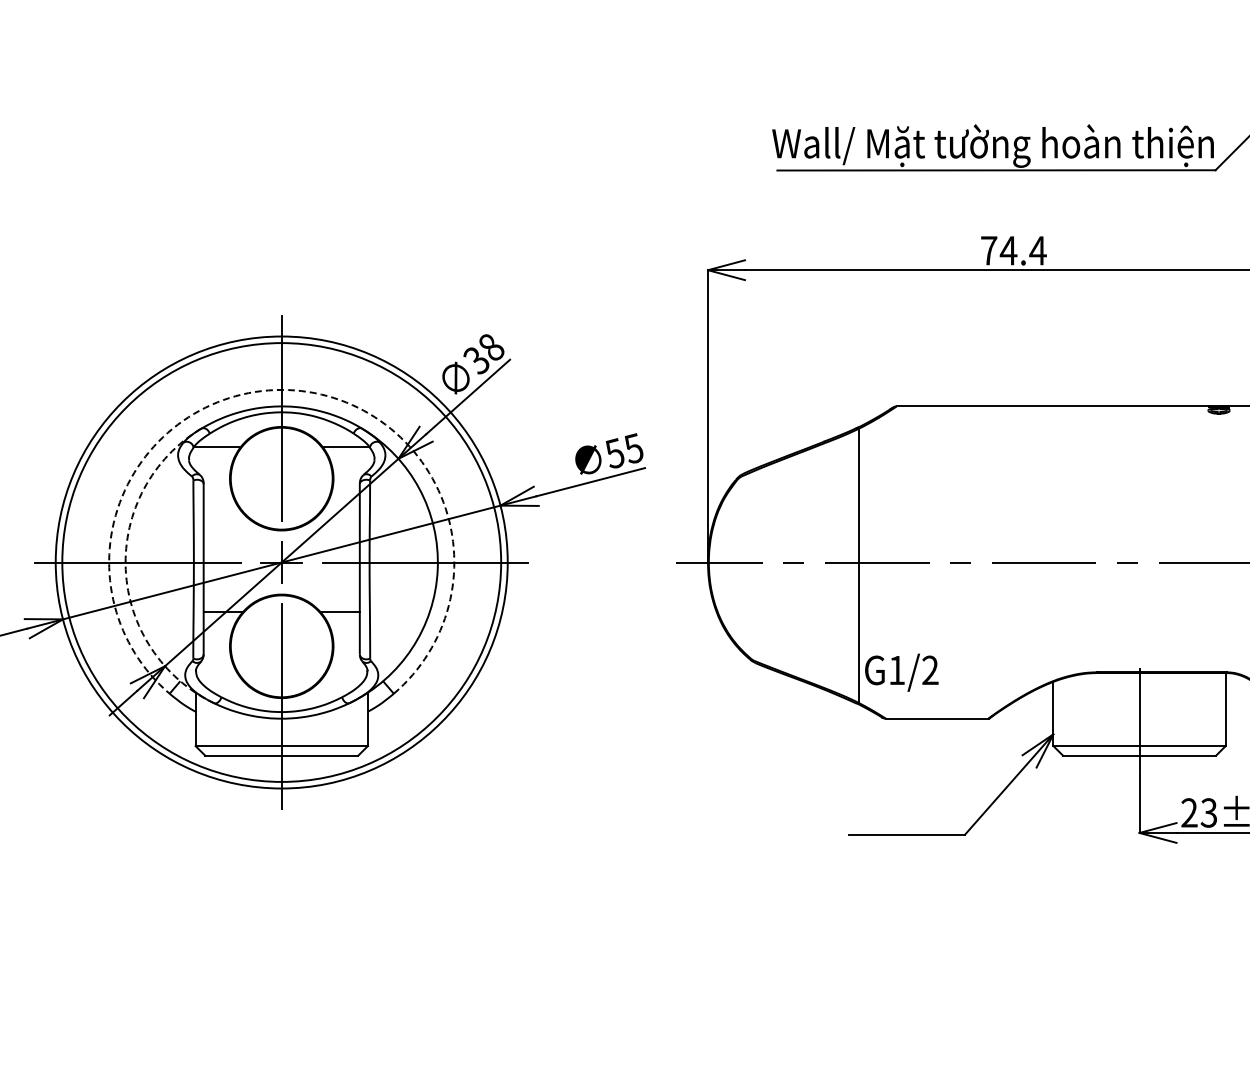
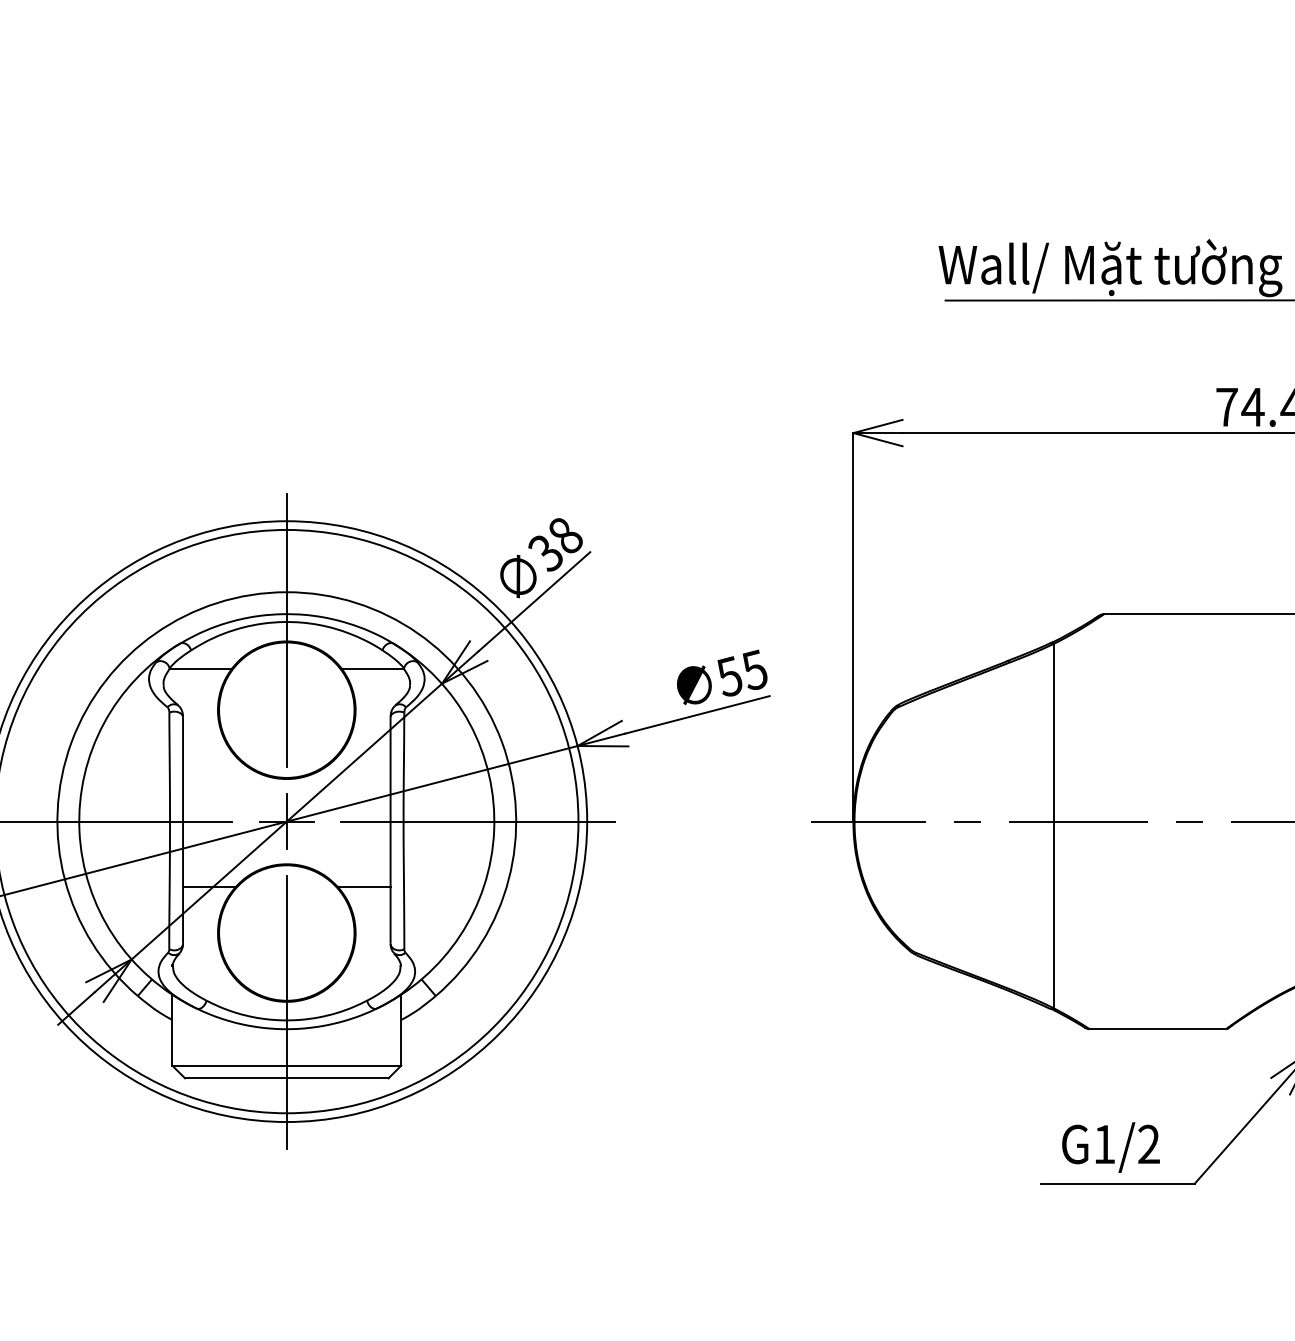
arc: (281, 389) -> (286, 591), dashed -> solid
arc: (125, 569) -> (79, 830), dashed -> solid
text: (901, 672) -> (1110, 1147), moved

